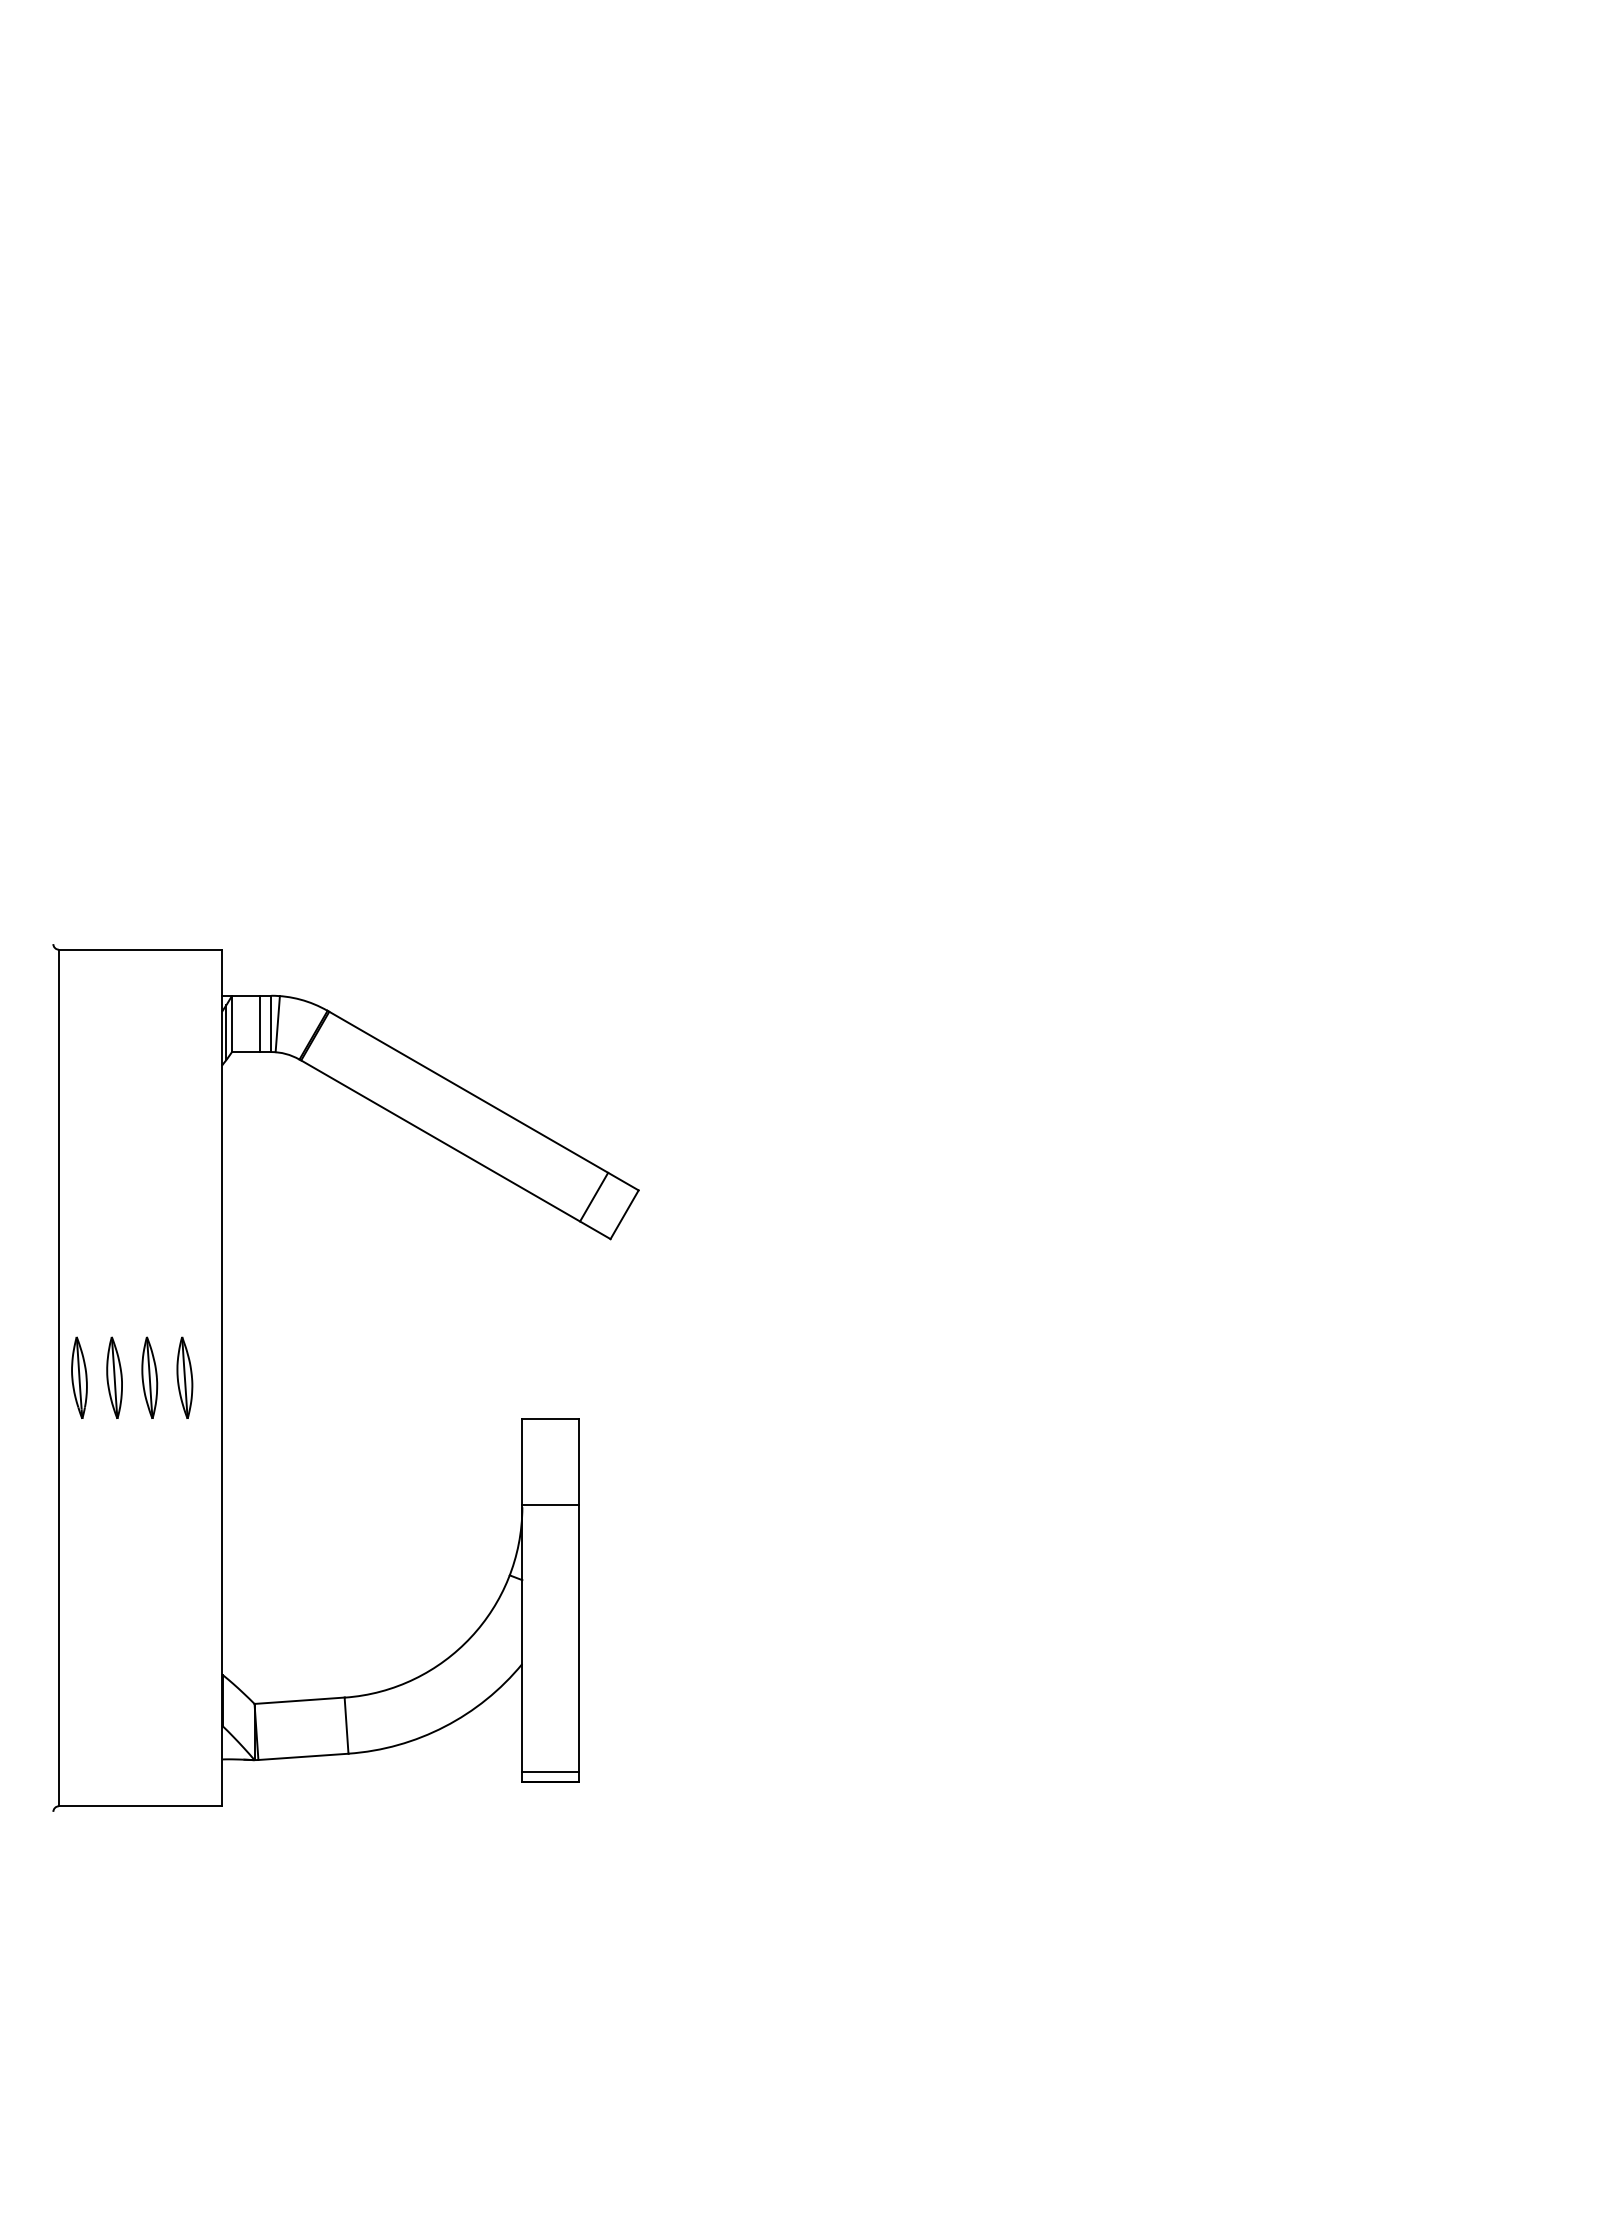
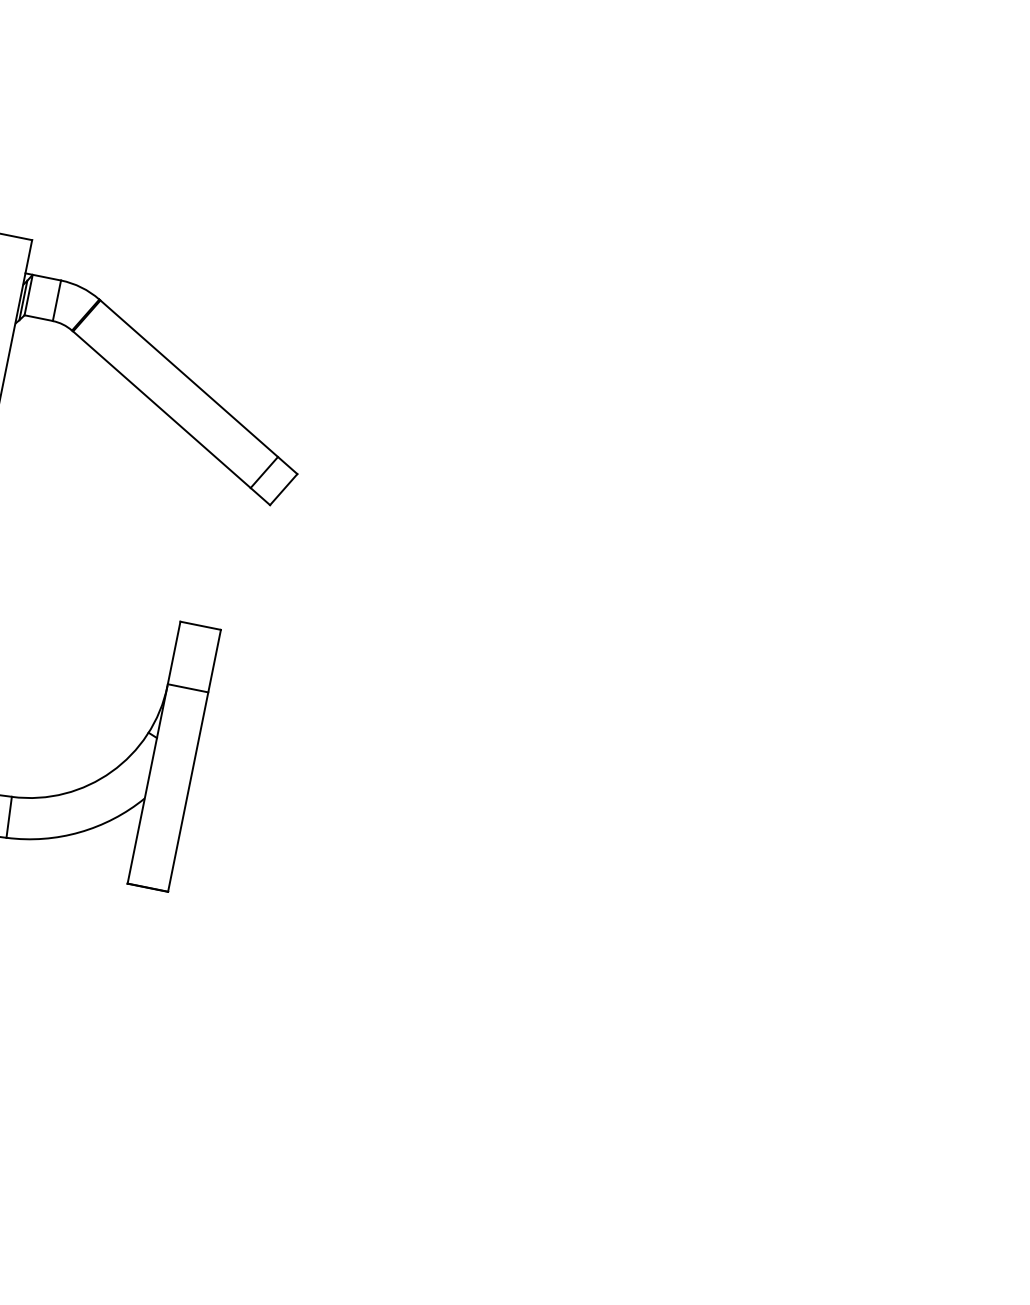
line: (260, 1023) -> (49, 298), removed
line: (277, 1024) -> (61, 302), removed
line: (550, 1771) -> (149, 879), removed

